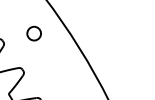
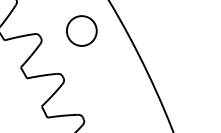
circle: (33, 33) -> (81, 30), size x1.67

